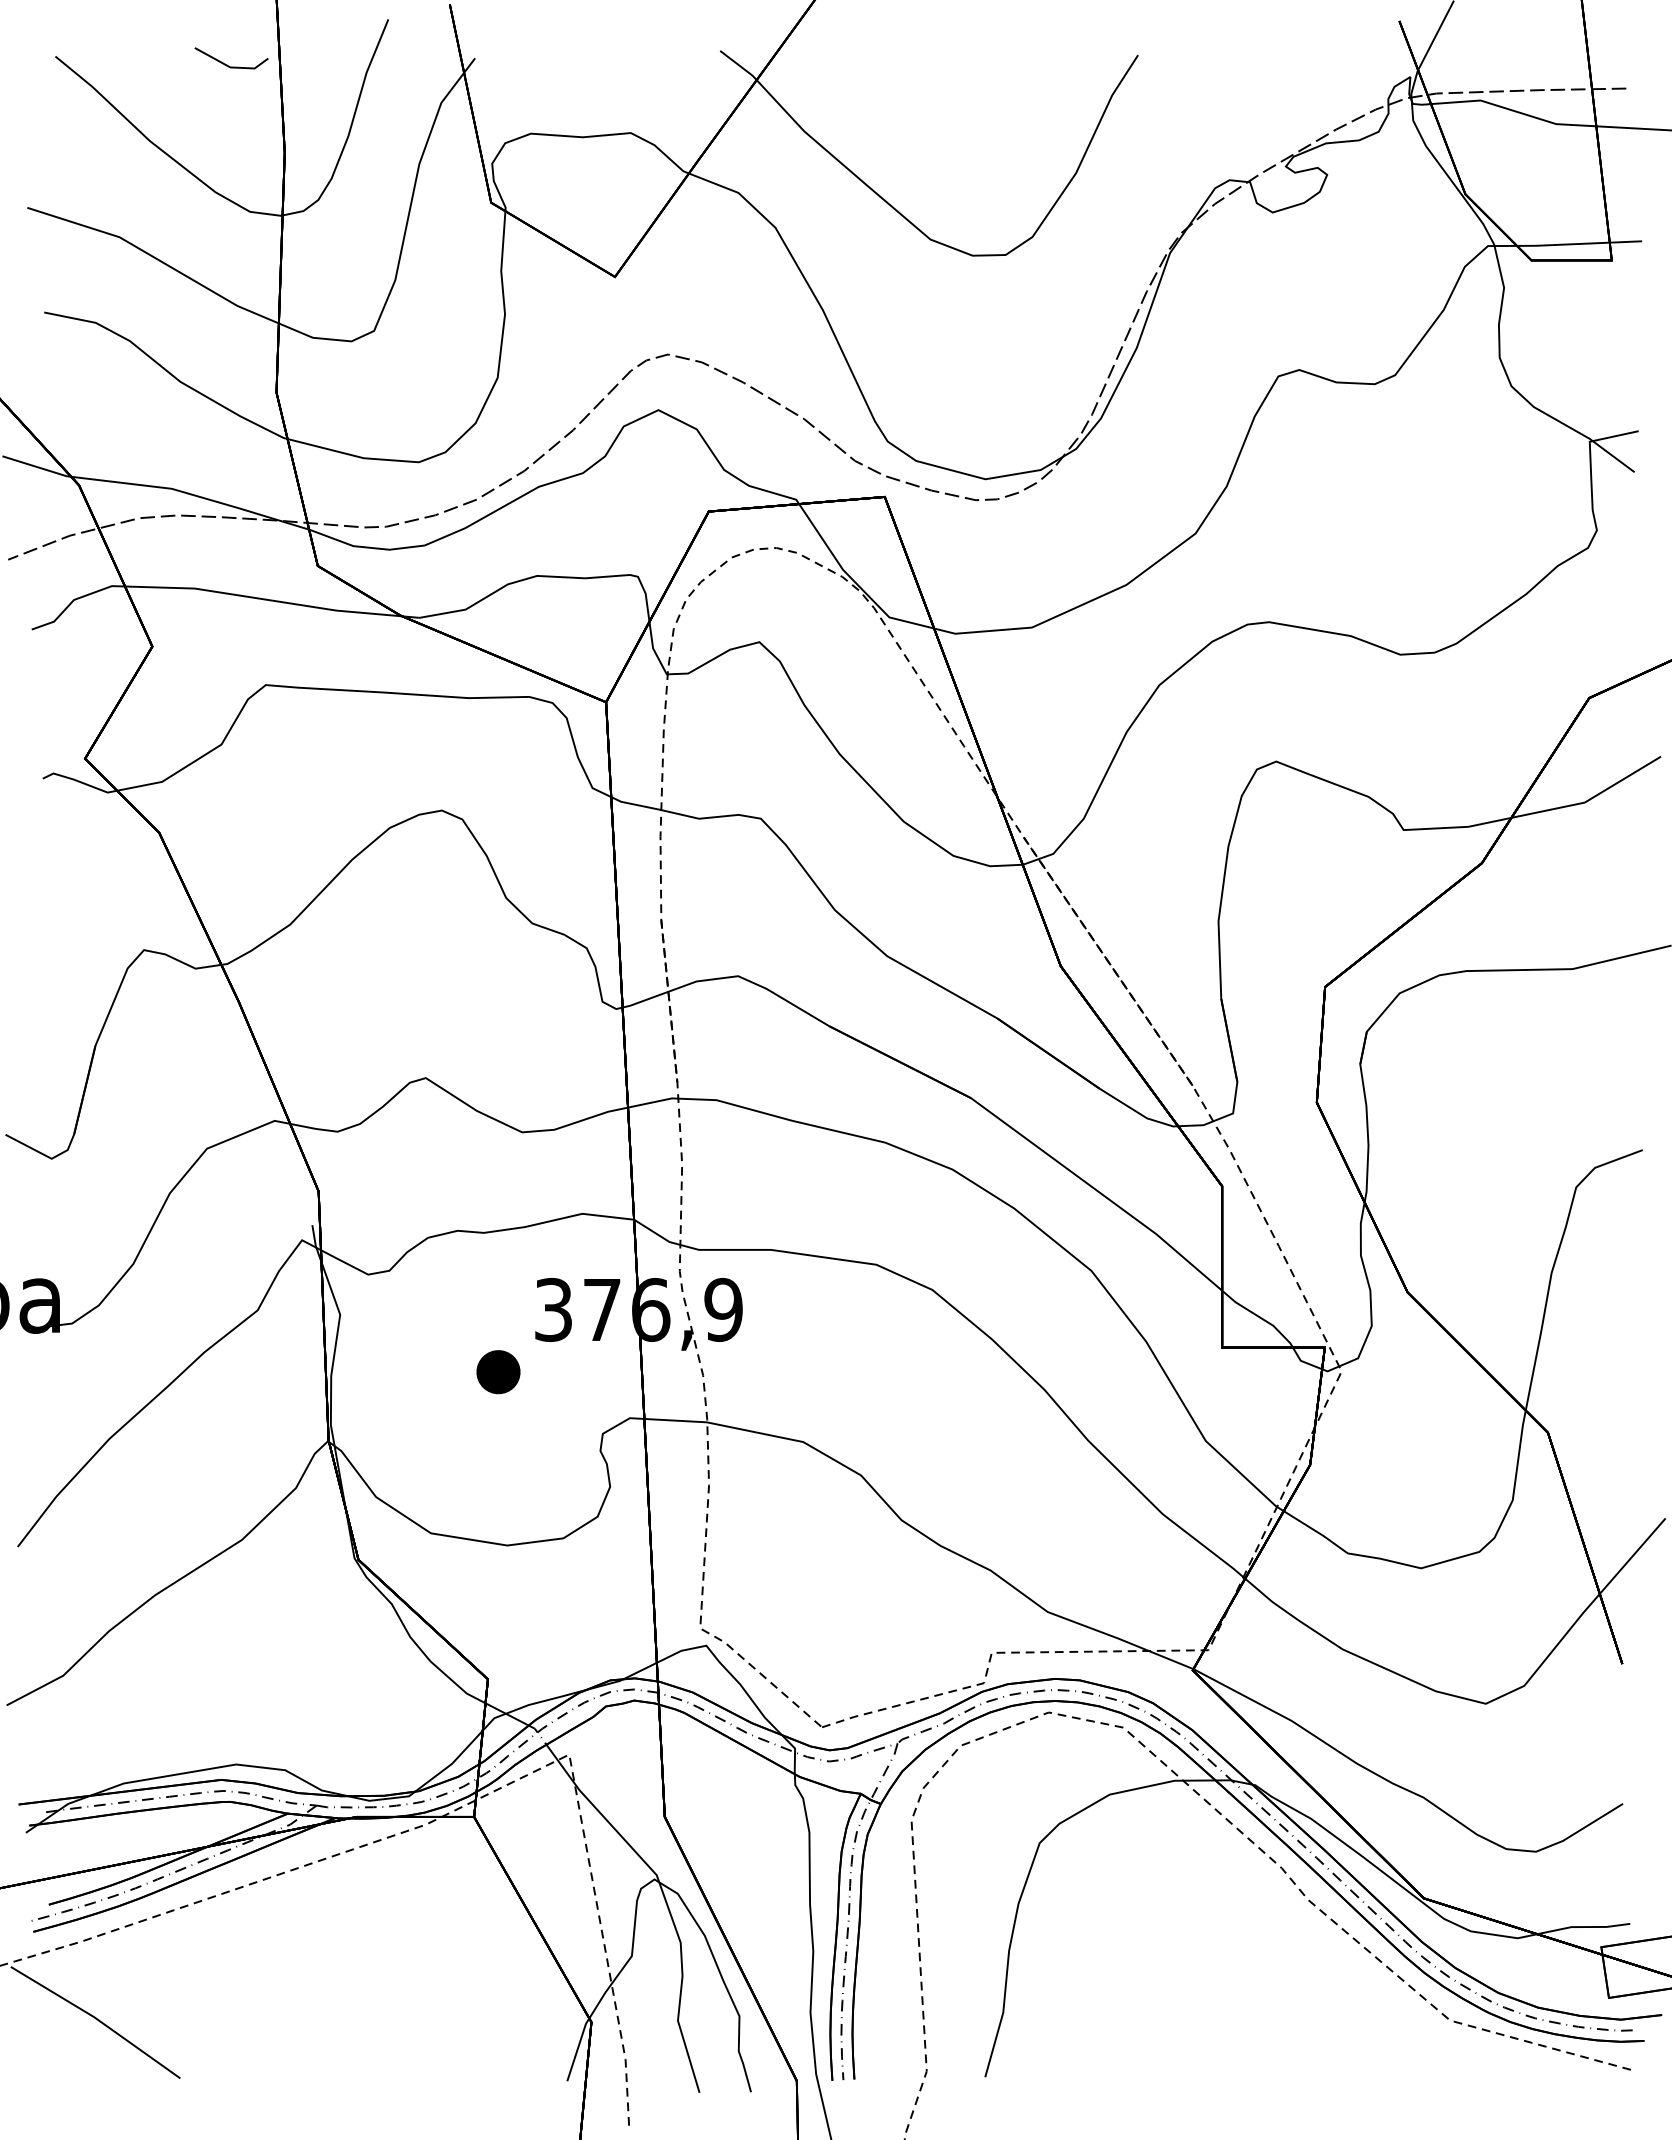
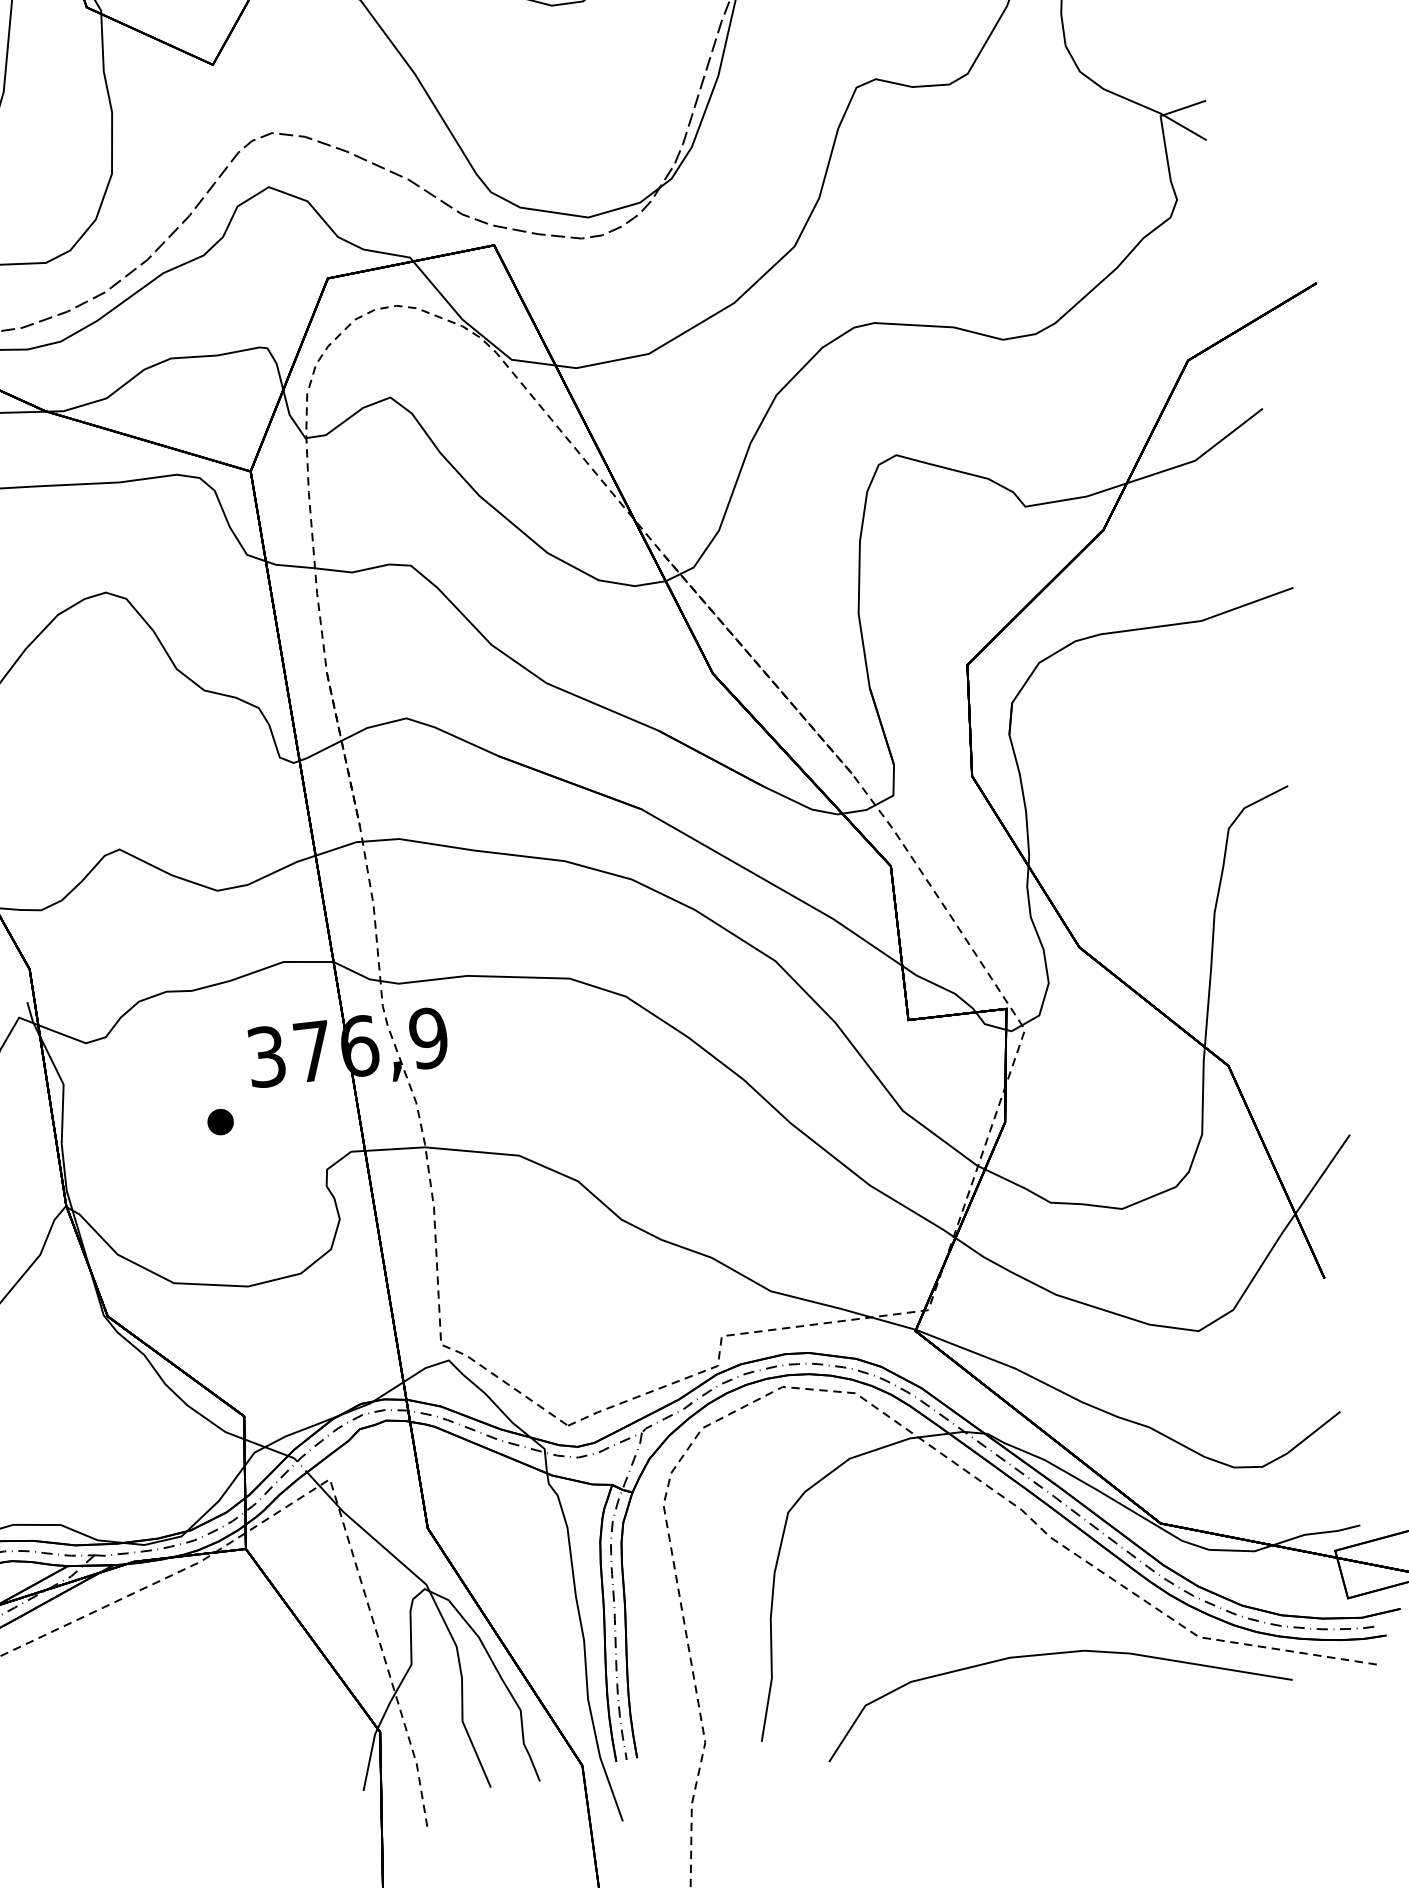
part: (497, 1371) -> (219, 1121), size x0.62
curve: (1297, 2021) -> (1053, 1654), added

